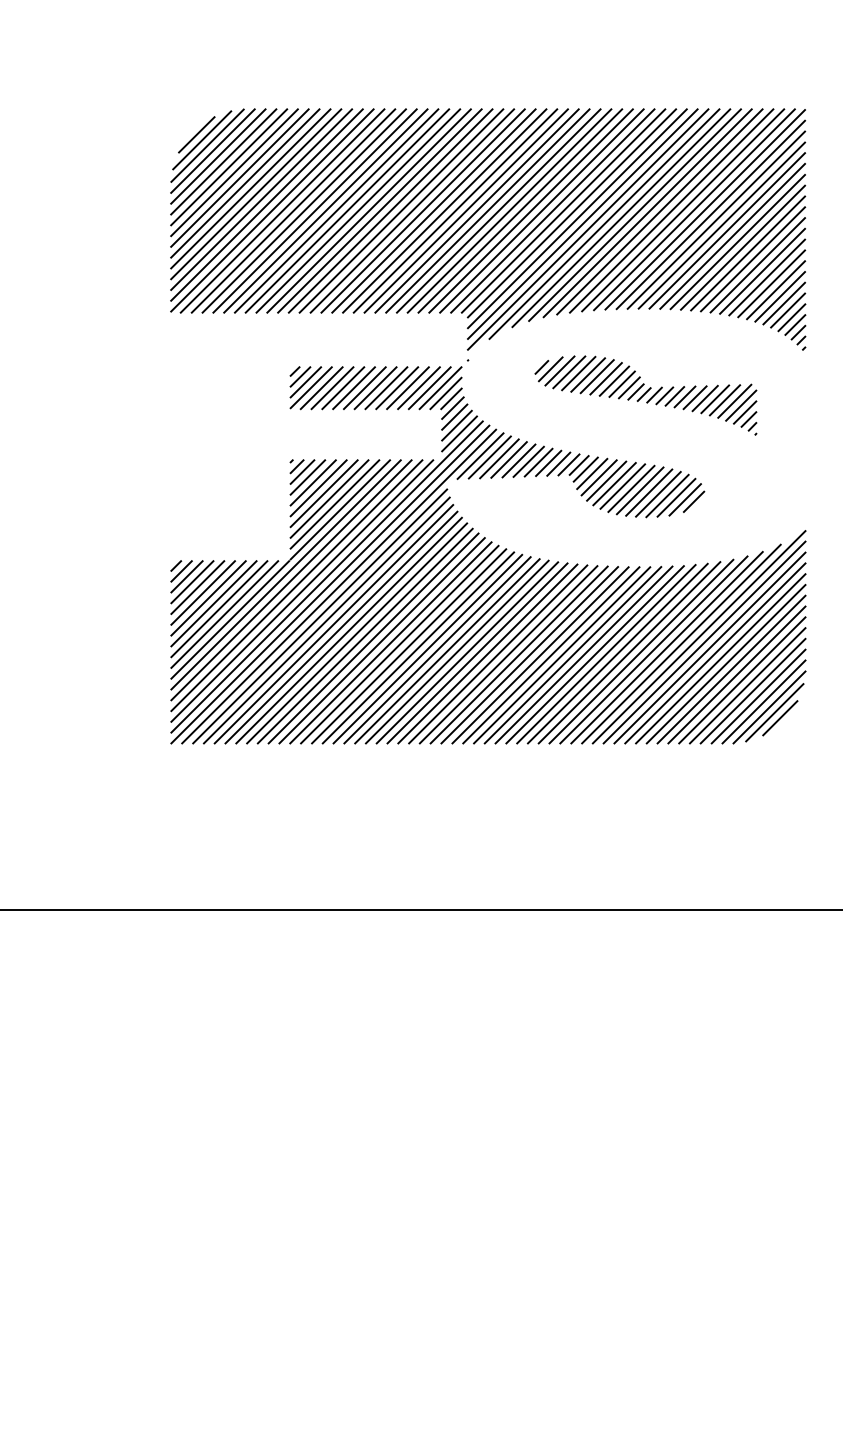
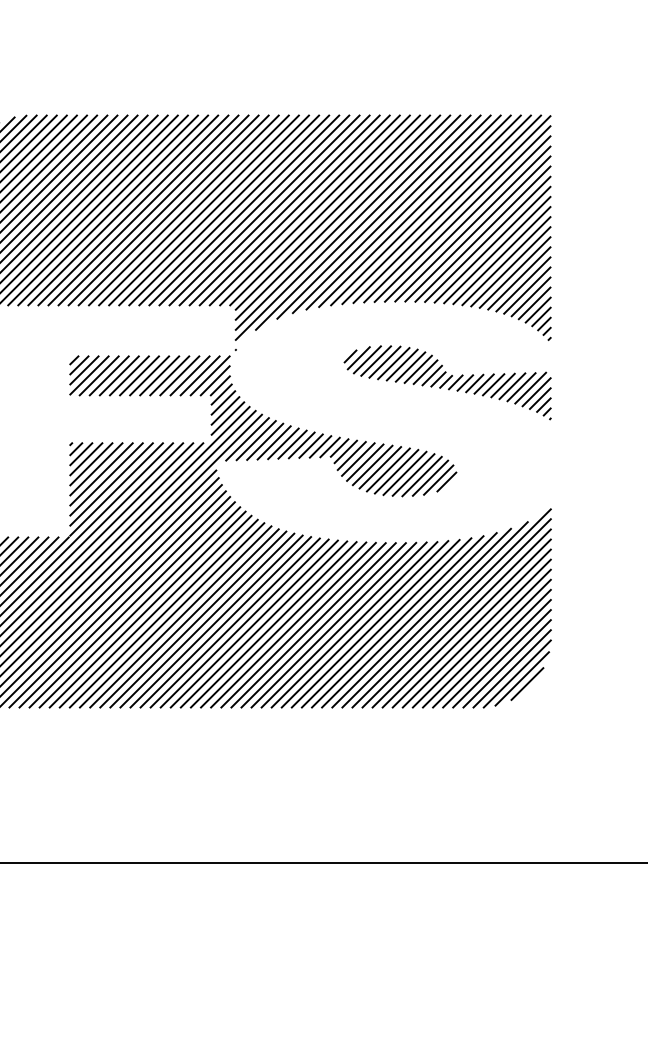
part: (645, 395) -> (447, 382), moved

